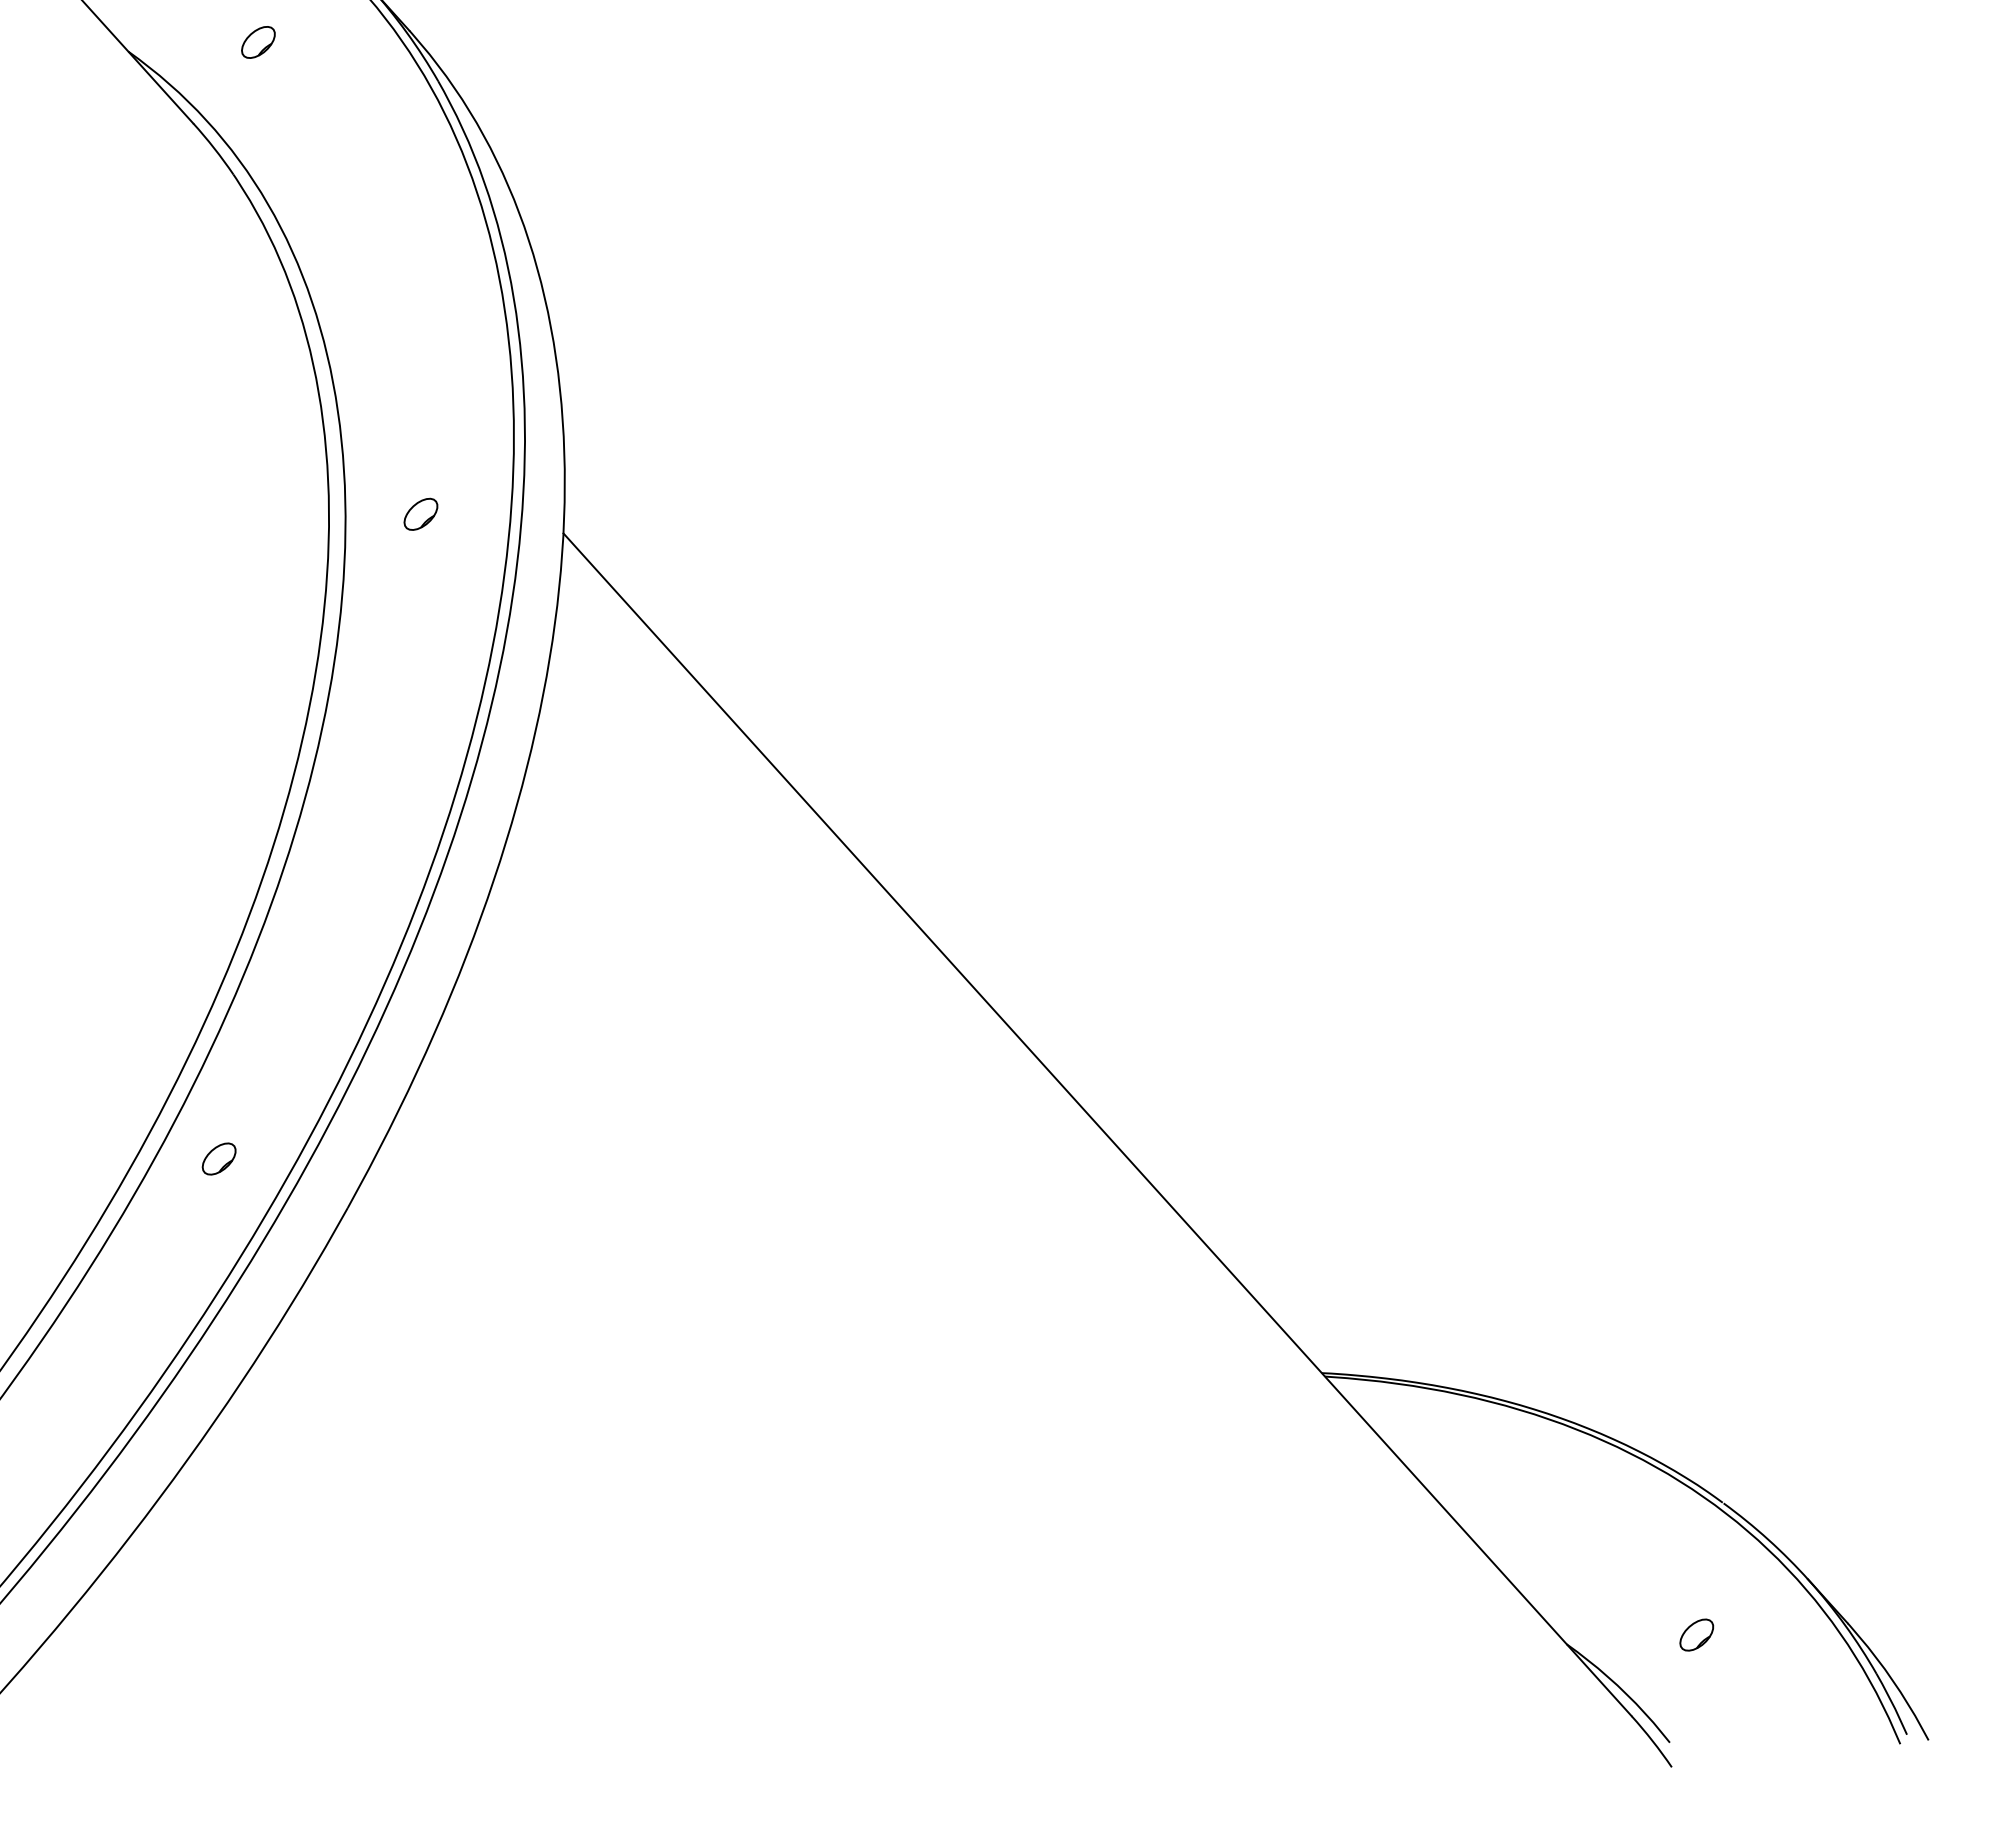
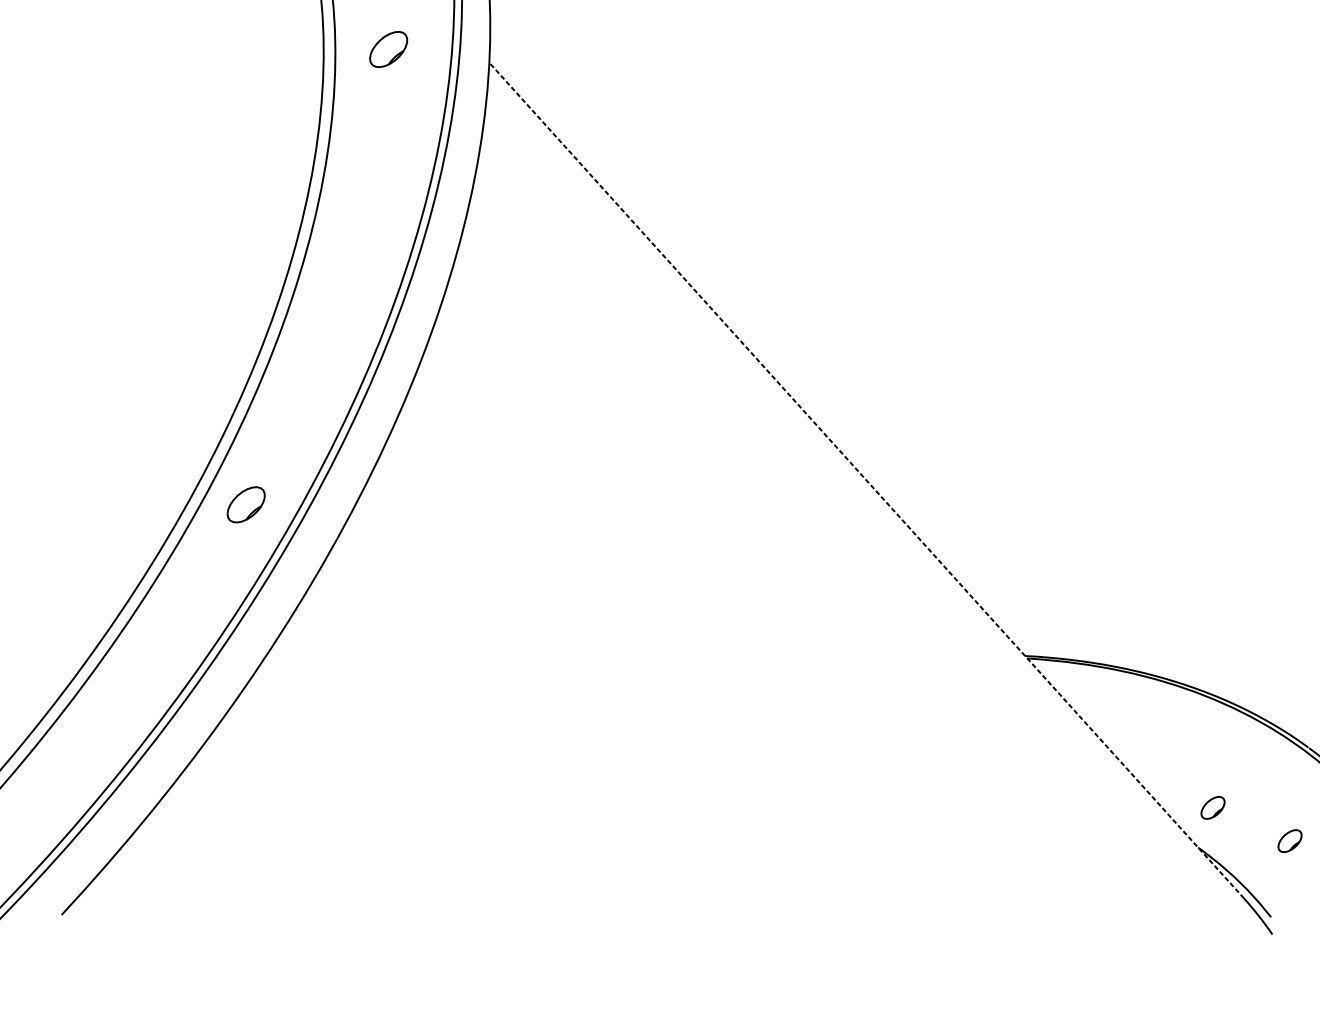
part: (420, 513) -> (388, 48), size x1.6
line: (1097, 1124) -> (866, 480), solid -> dashed
part: (218, 1158) -> (245, 504), size x1.6
part: (1587, 1587) -> (1212, 807), added

